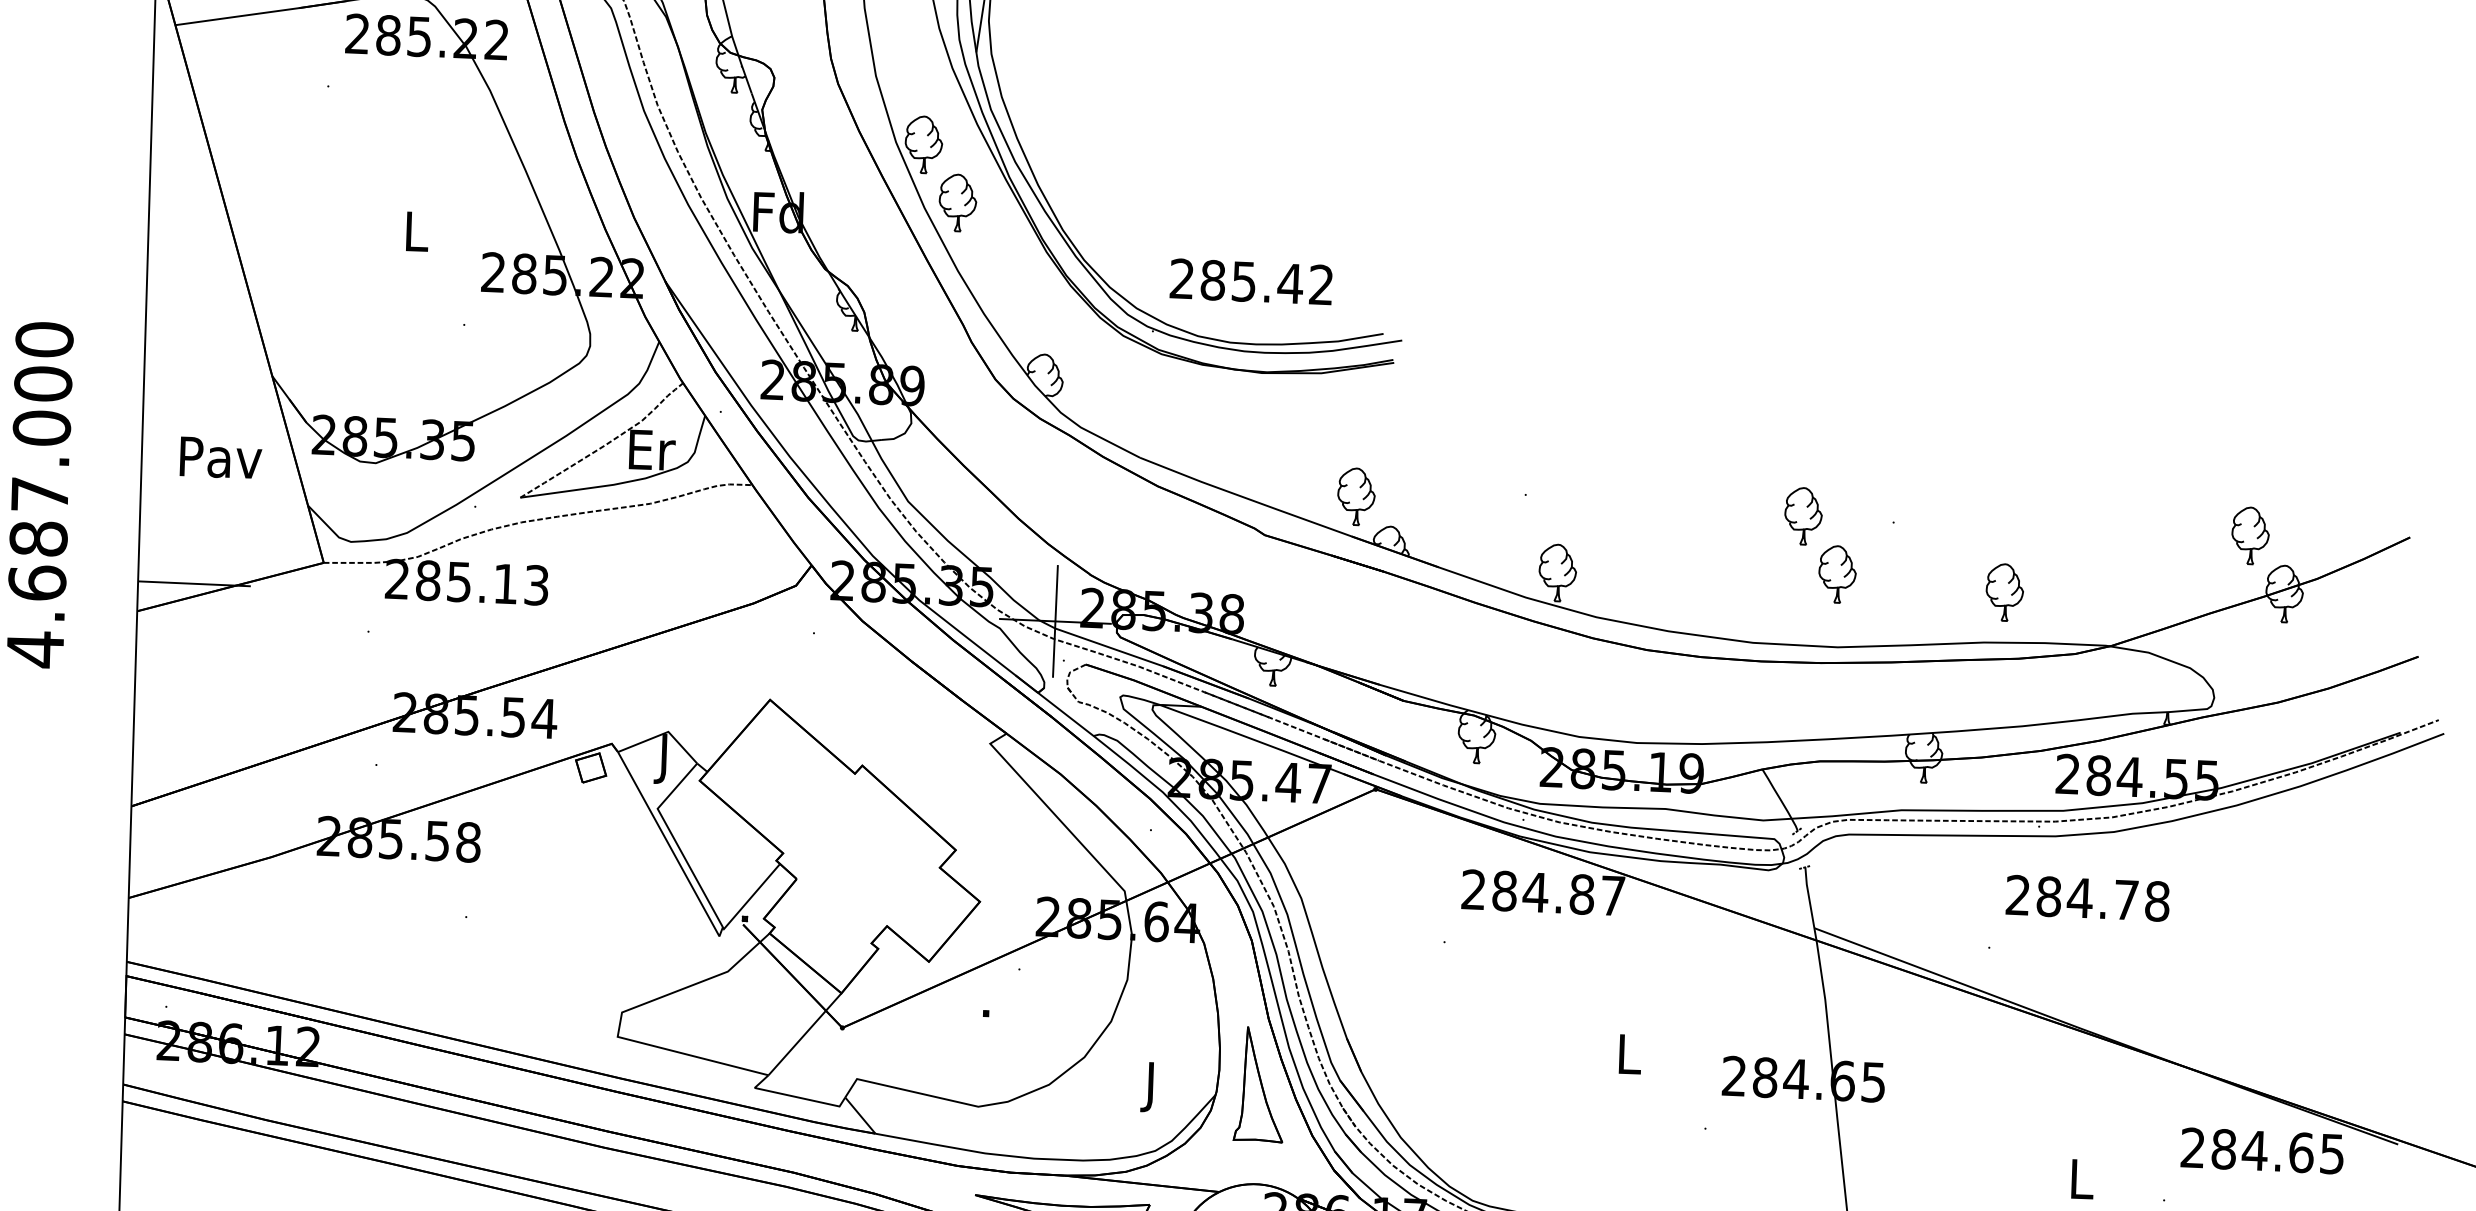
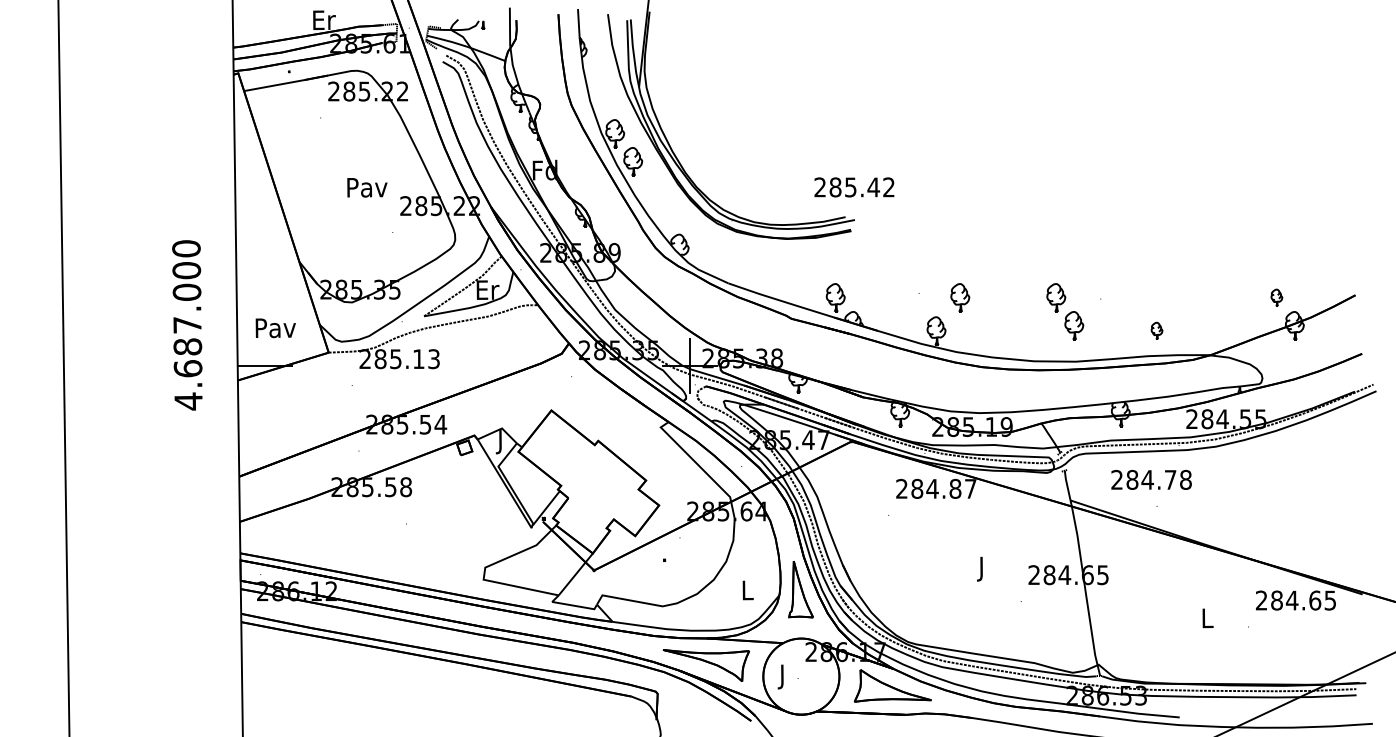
text: (416, 231) -> (367, 187), L -> Pav
text: (1251, 282) -> (854, 187), moved
text: (220, 458) -> (275, 328), moved
part: (1609, 506) -> (960, 297), added
part: (2249, 534) -> (1276, 297), size x0.6
part: (2003, 591) -> (1156, 330), size x0.6
text: (2087, 897) -> (1151, 479), moved
text: (1629, 1058) -> (982, 568), L -> J
text: (1151, 1086) -> (747, 592), J -> L

